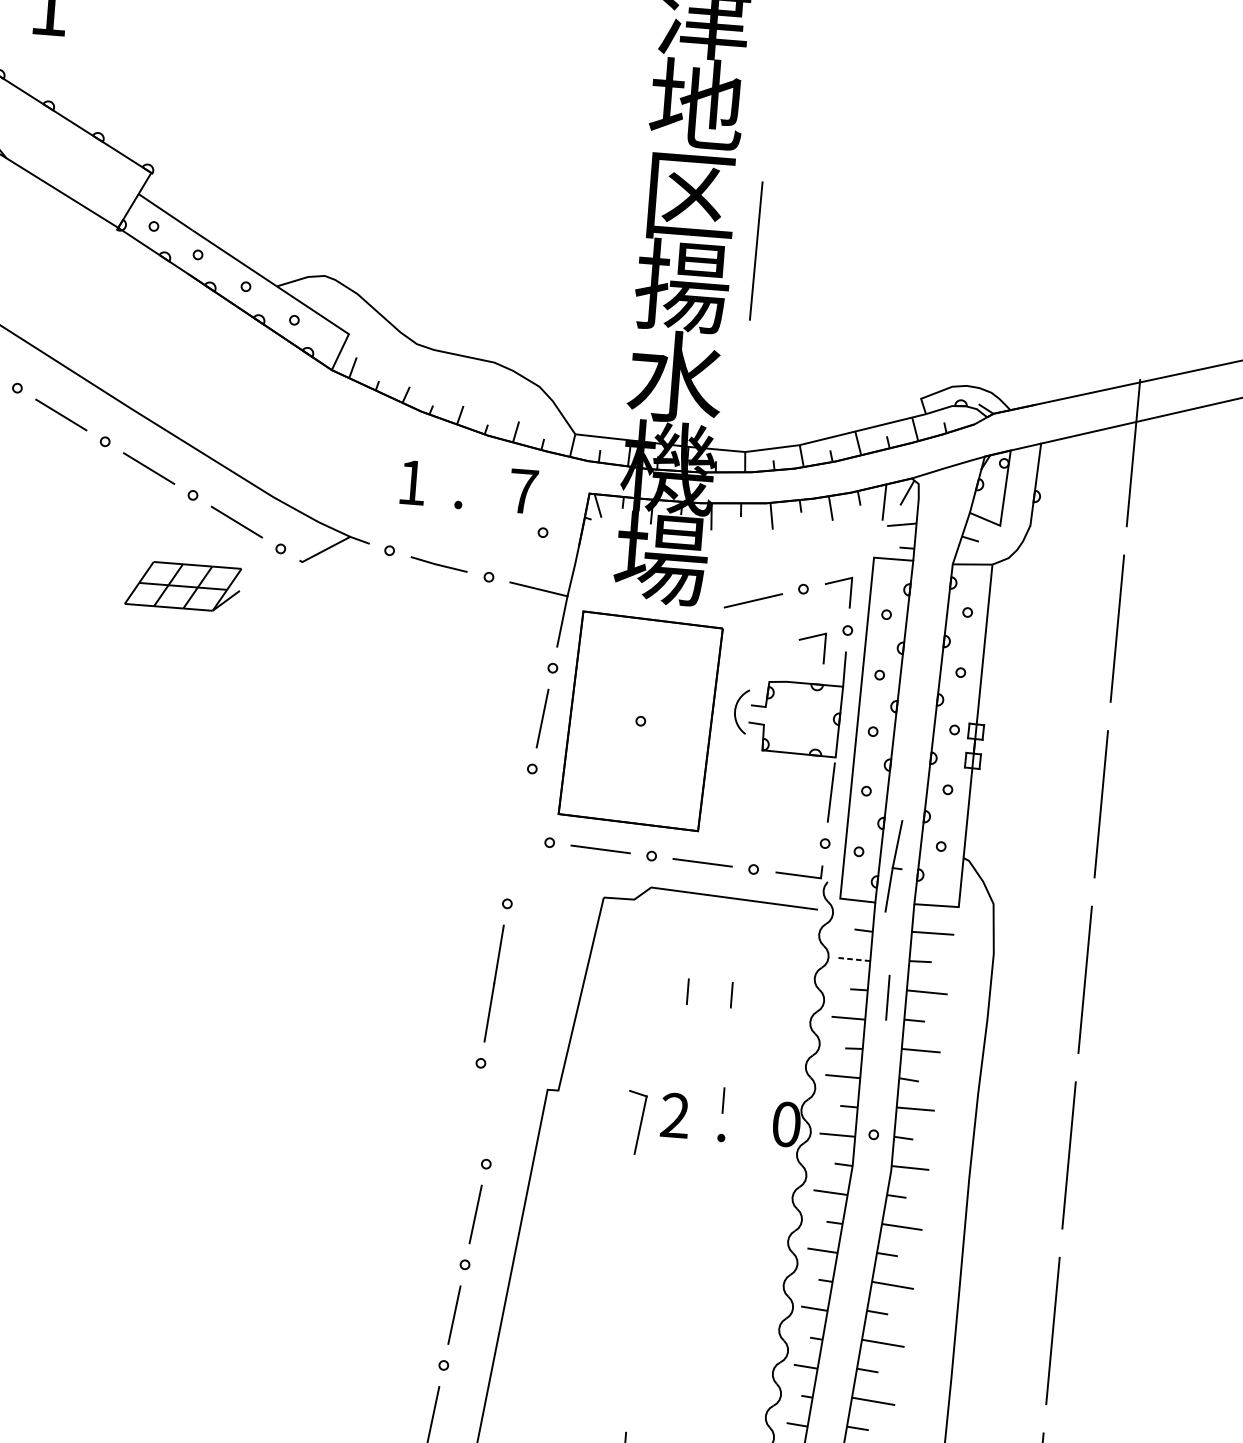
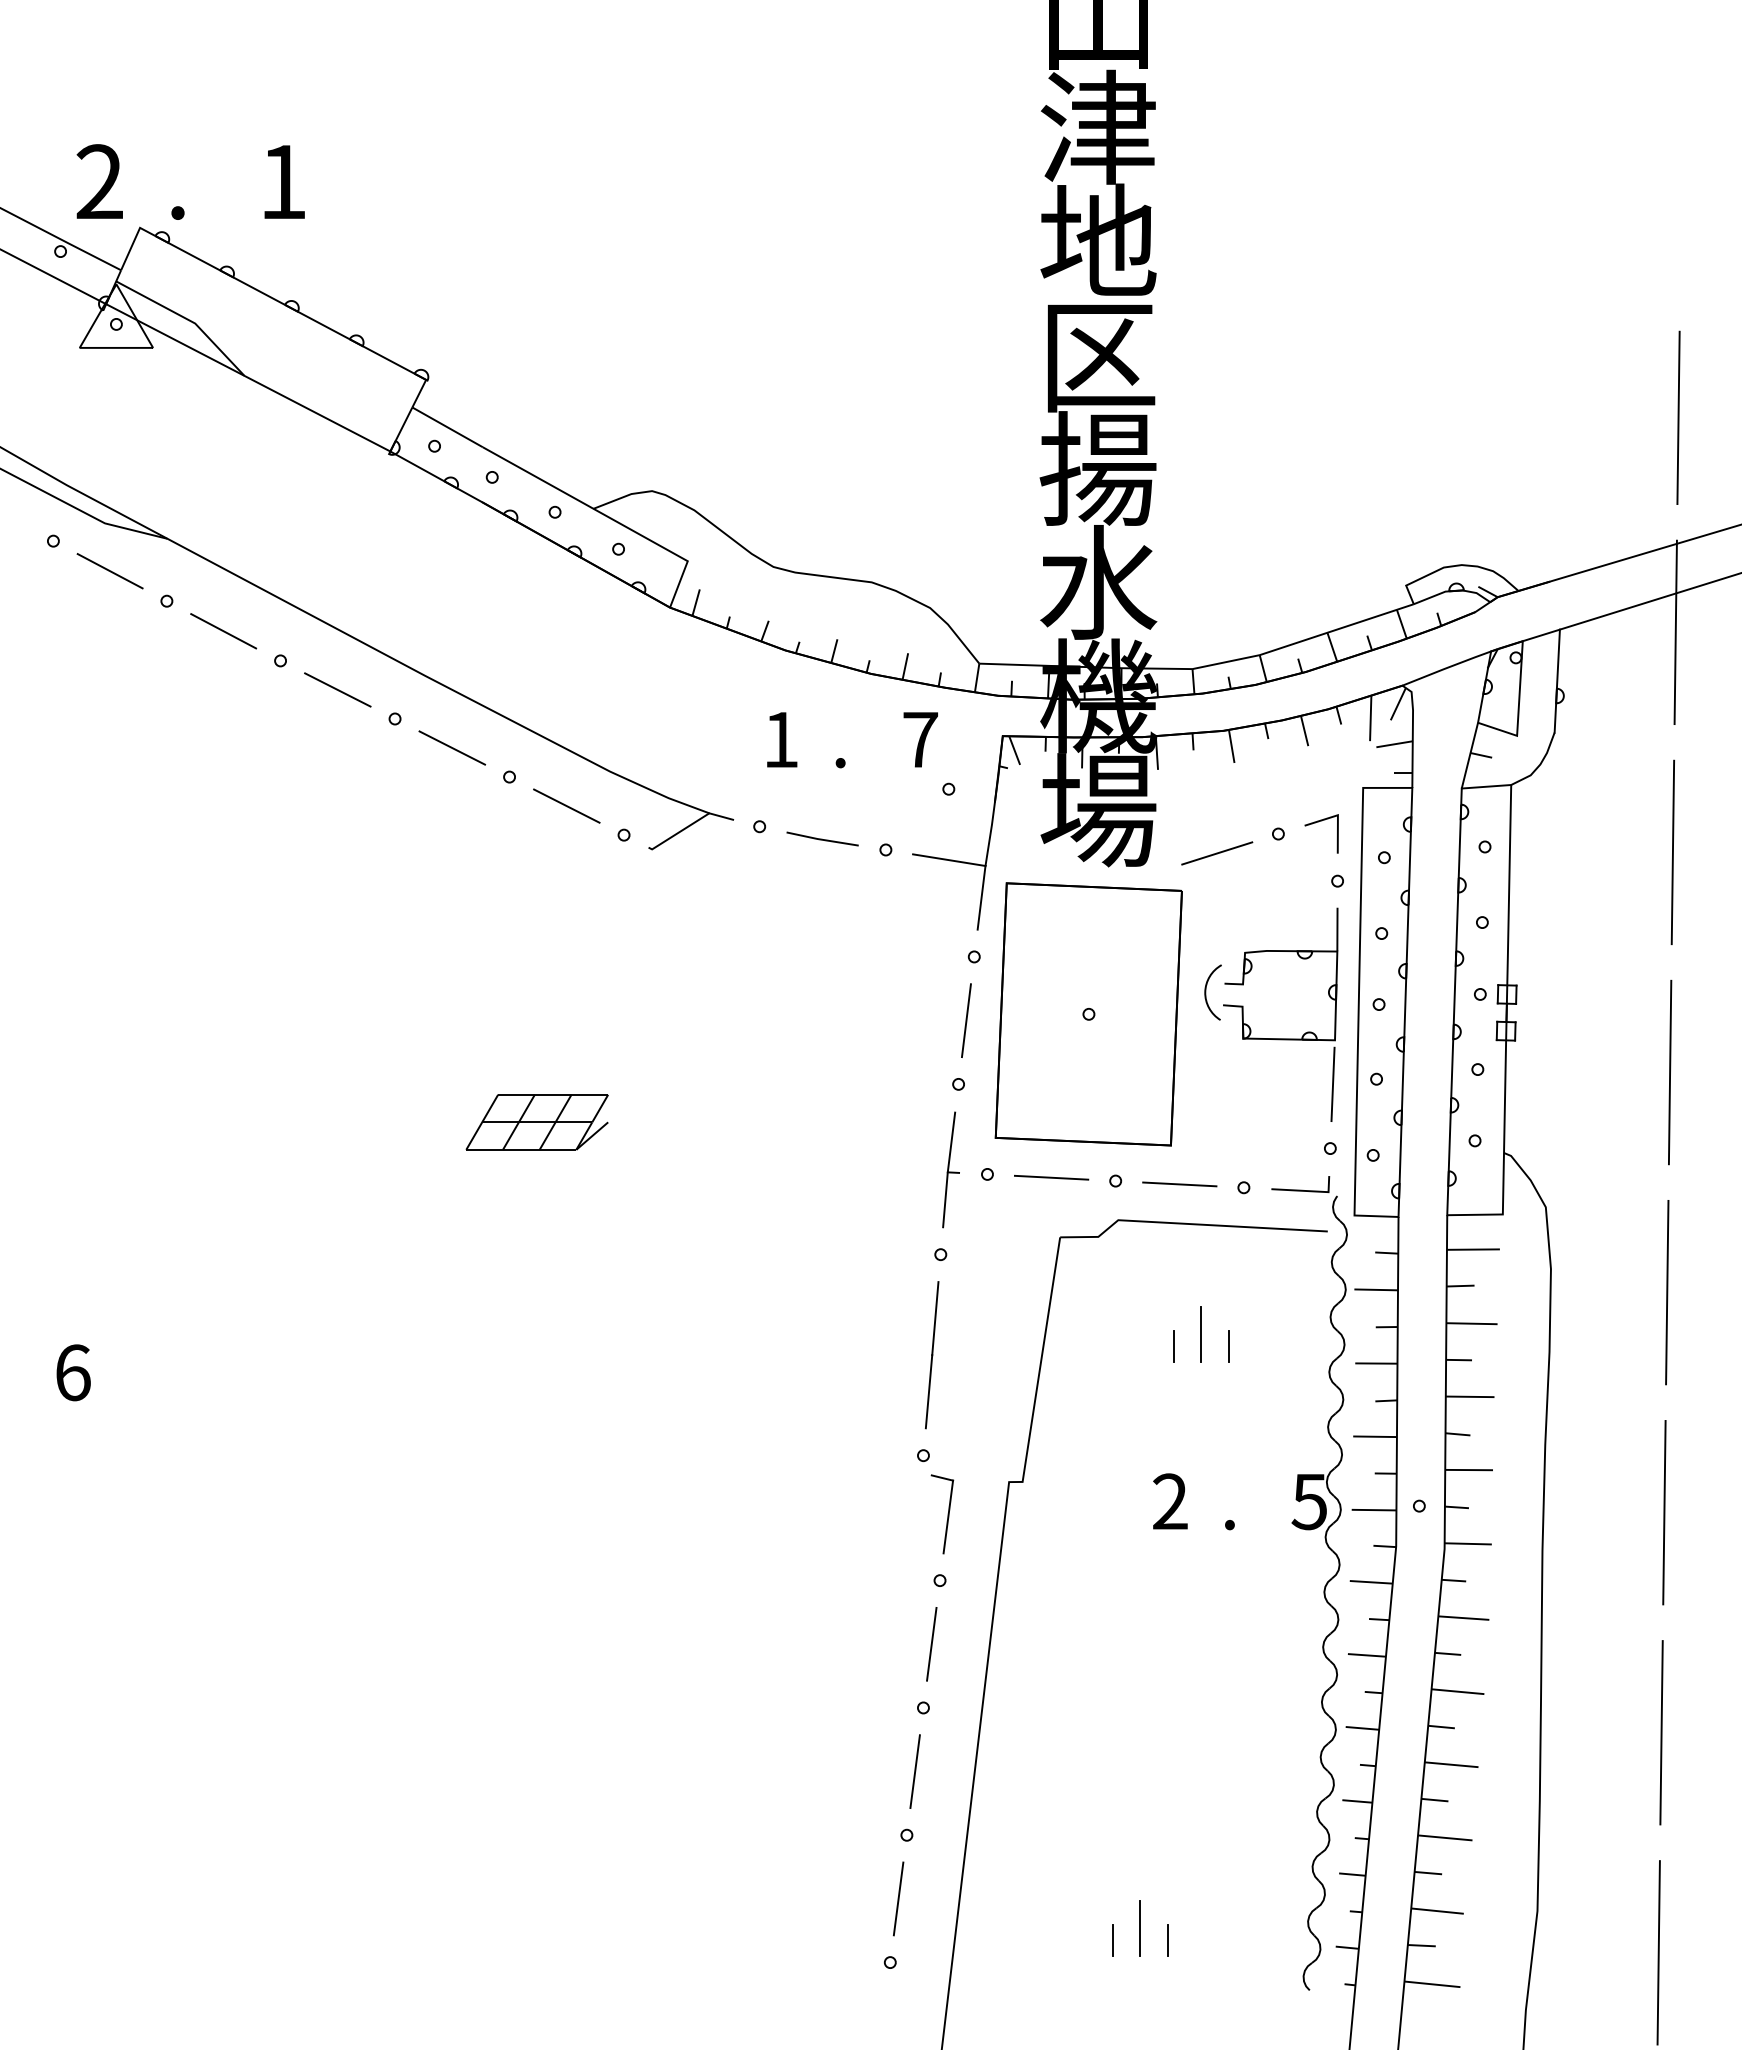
line: (756, 250) -> (1678, 417), moved
part: (182, 586) -> (536, 1122), moved
line: (810, 638) -> (1291, 894), removed
part: (895, 865) -> (950, 1169), moved
line: (853, 959) -> (1376, 1289), dashed -> solid
line: (887, 997) -> (1200, 1334), moved
line: (723, 1100) -> (1228, 1478), removed
part: (636, 1122) -> (942, 1514), moved
text: (786, 1124) -> (1309, 1501), 0 -> 5

